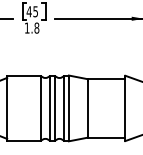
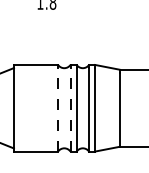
line: (40, 109) -> (57, 109), solid -> dashed
line: (50, 109) -> (70, 109), solid -> dashed

